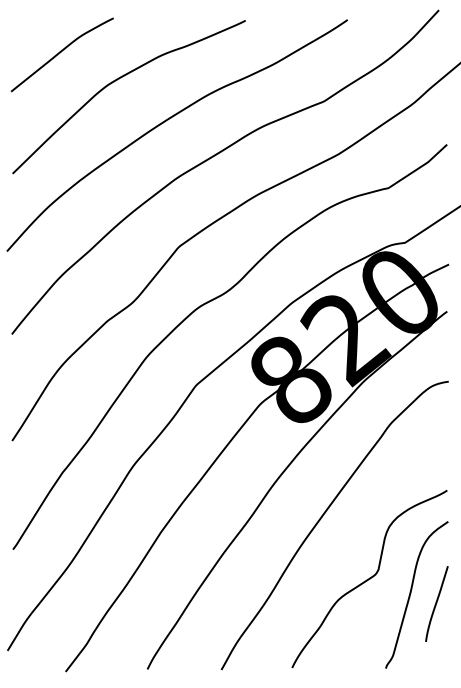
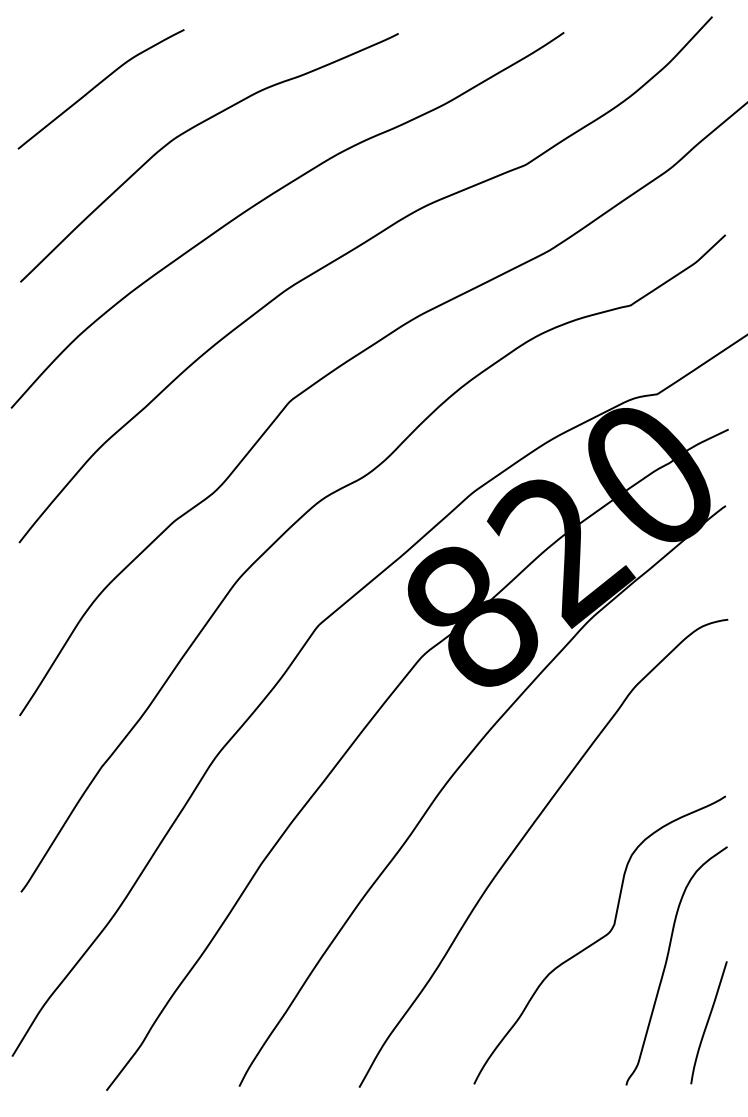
curve: (436, 603) -> (708, 1021), moved

